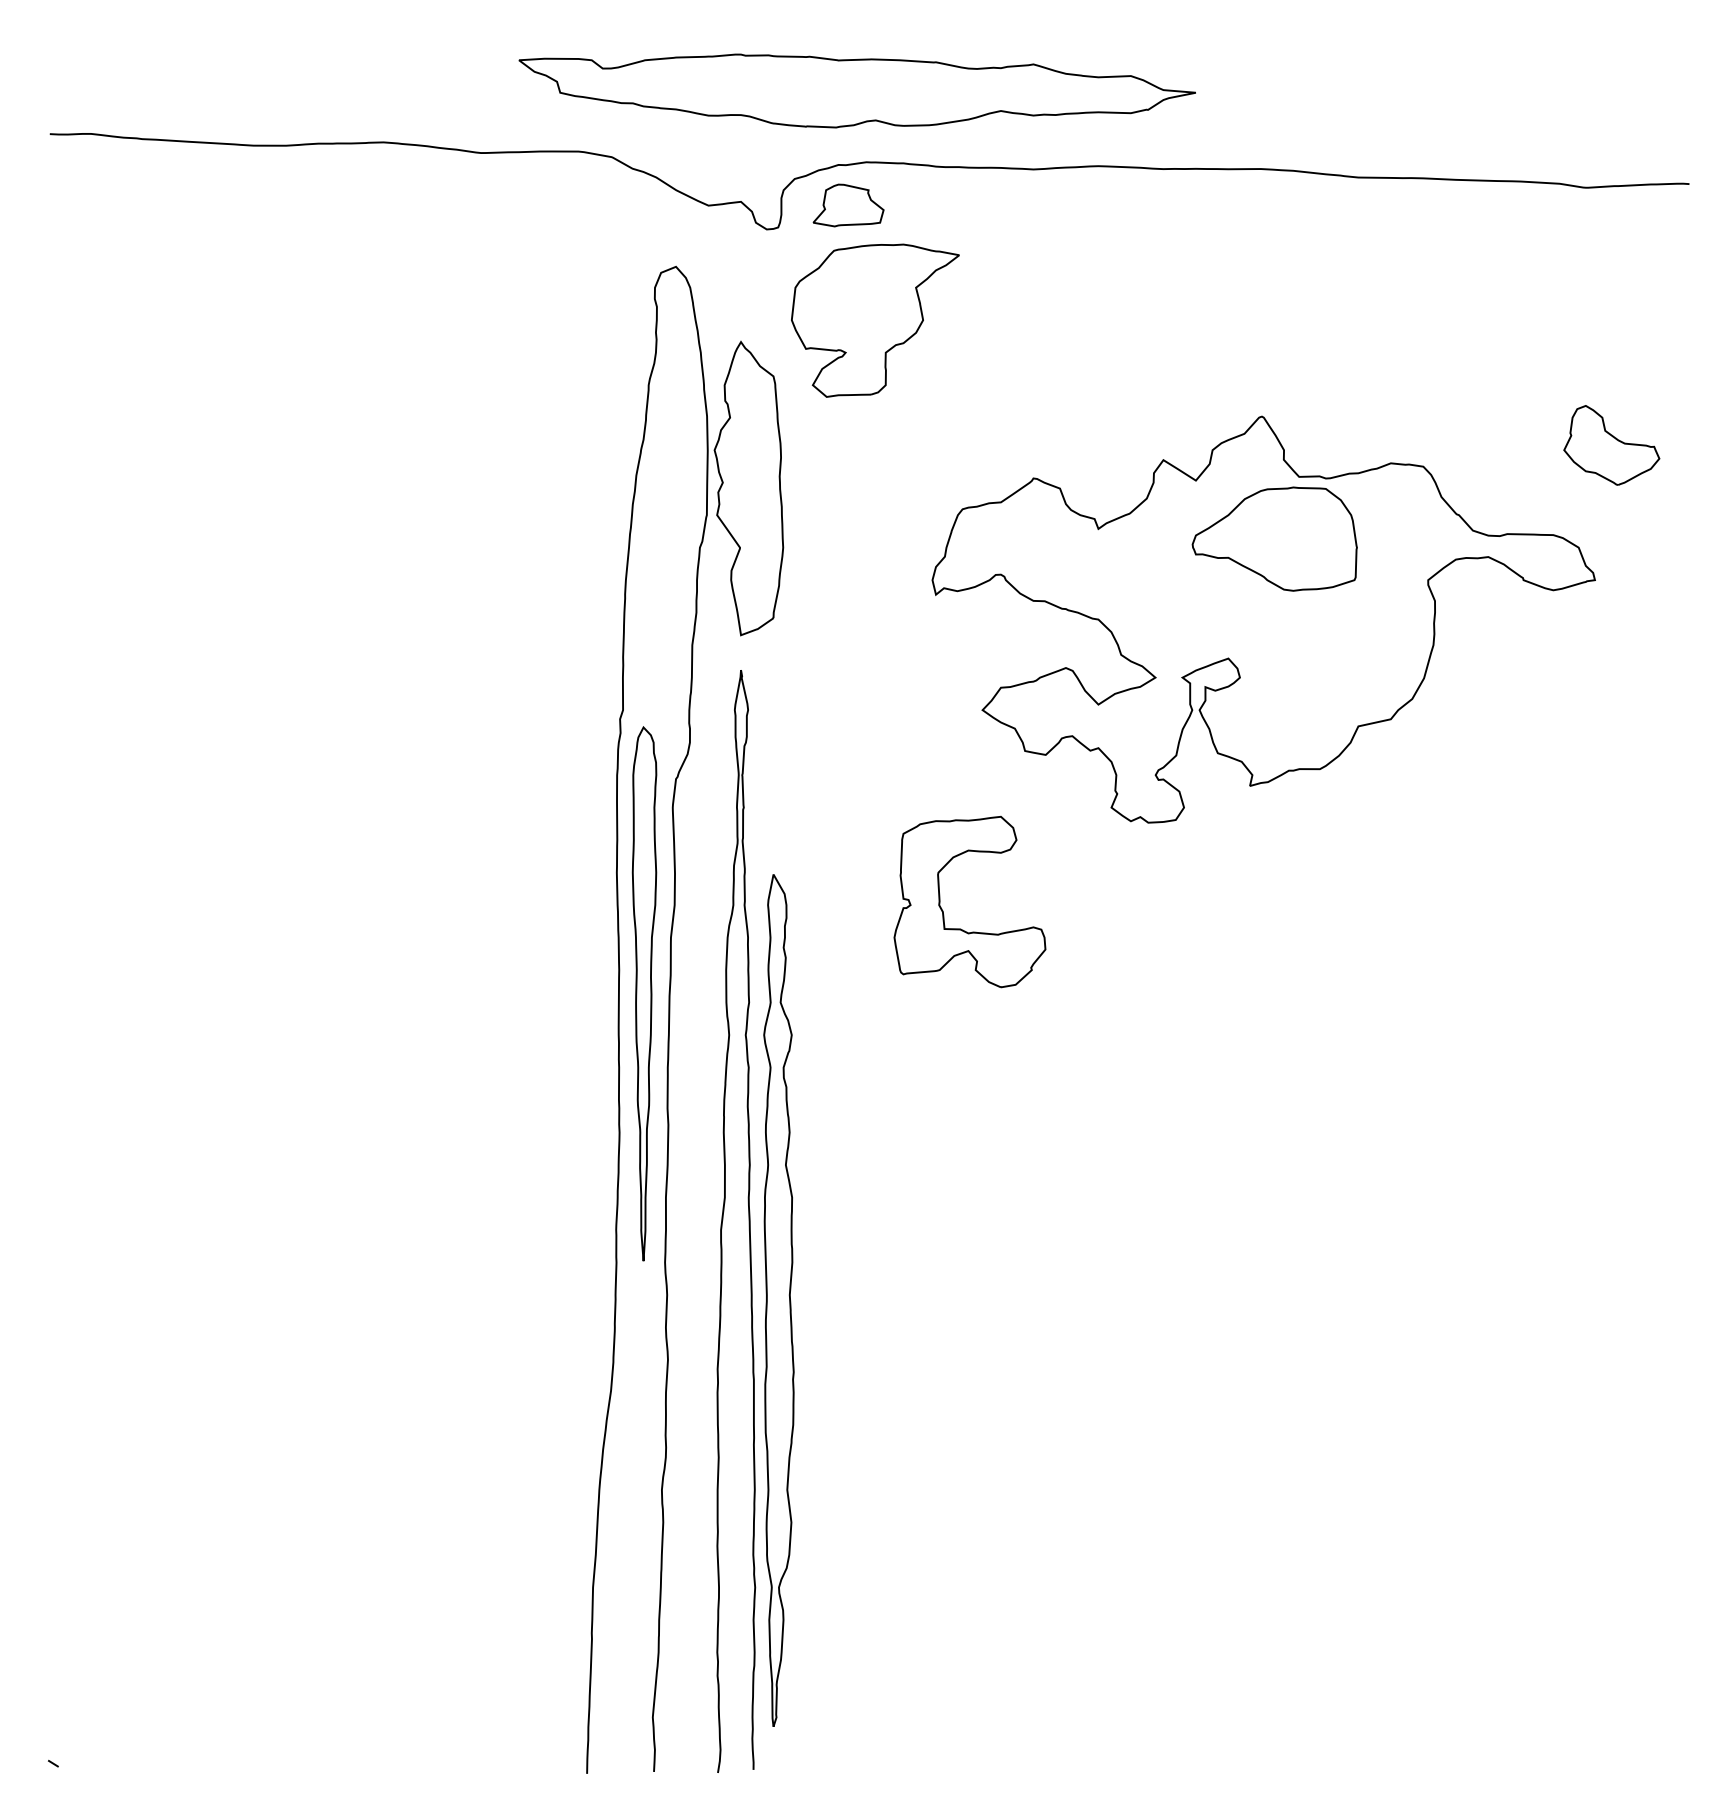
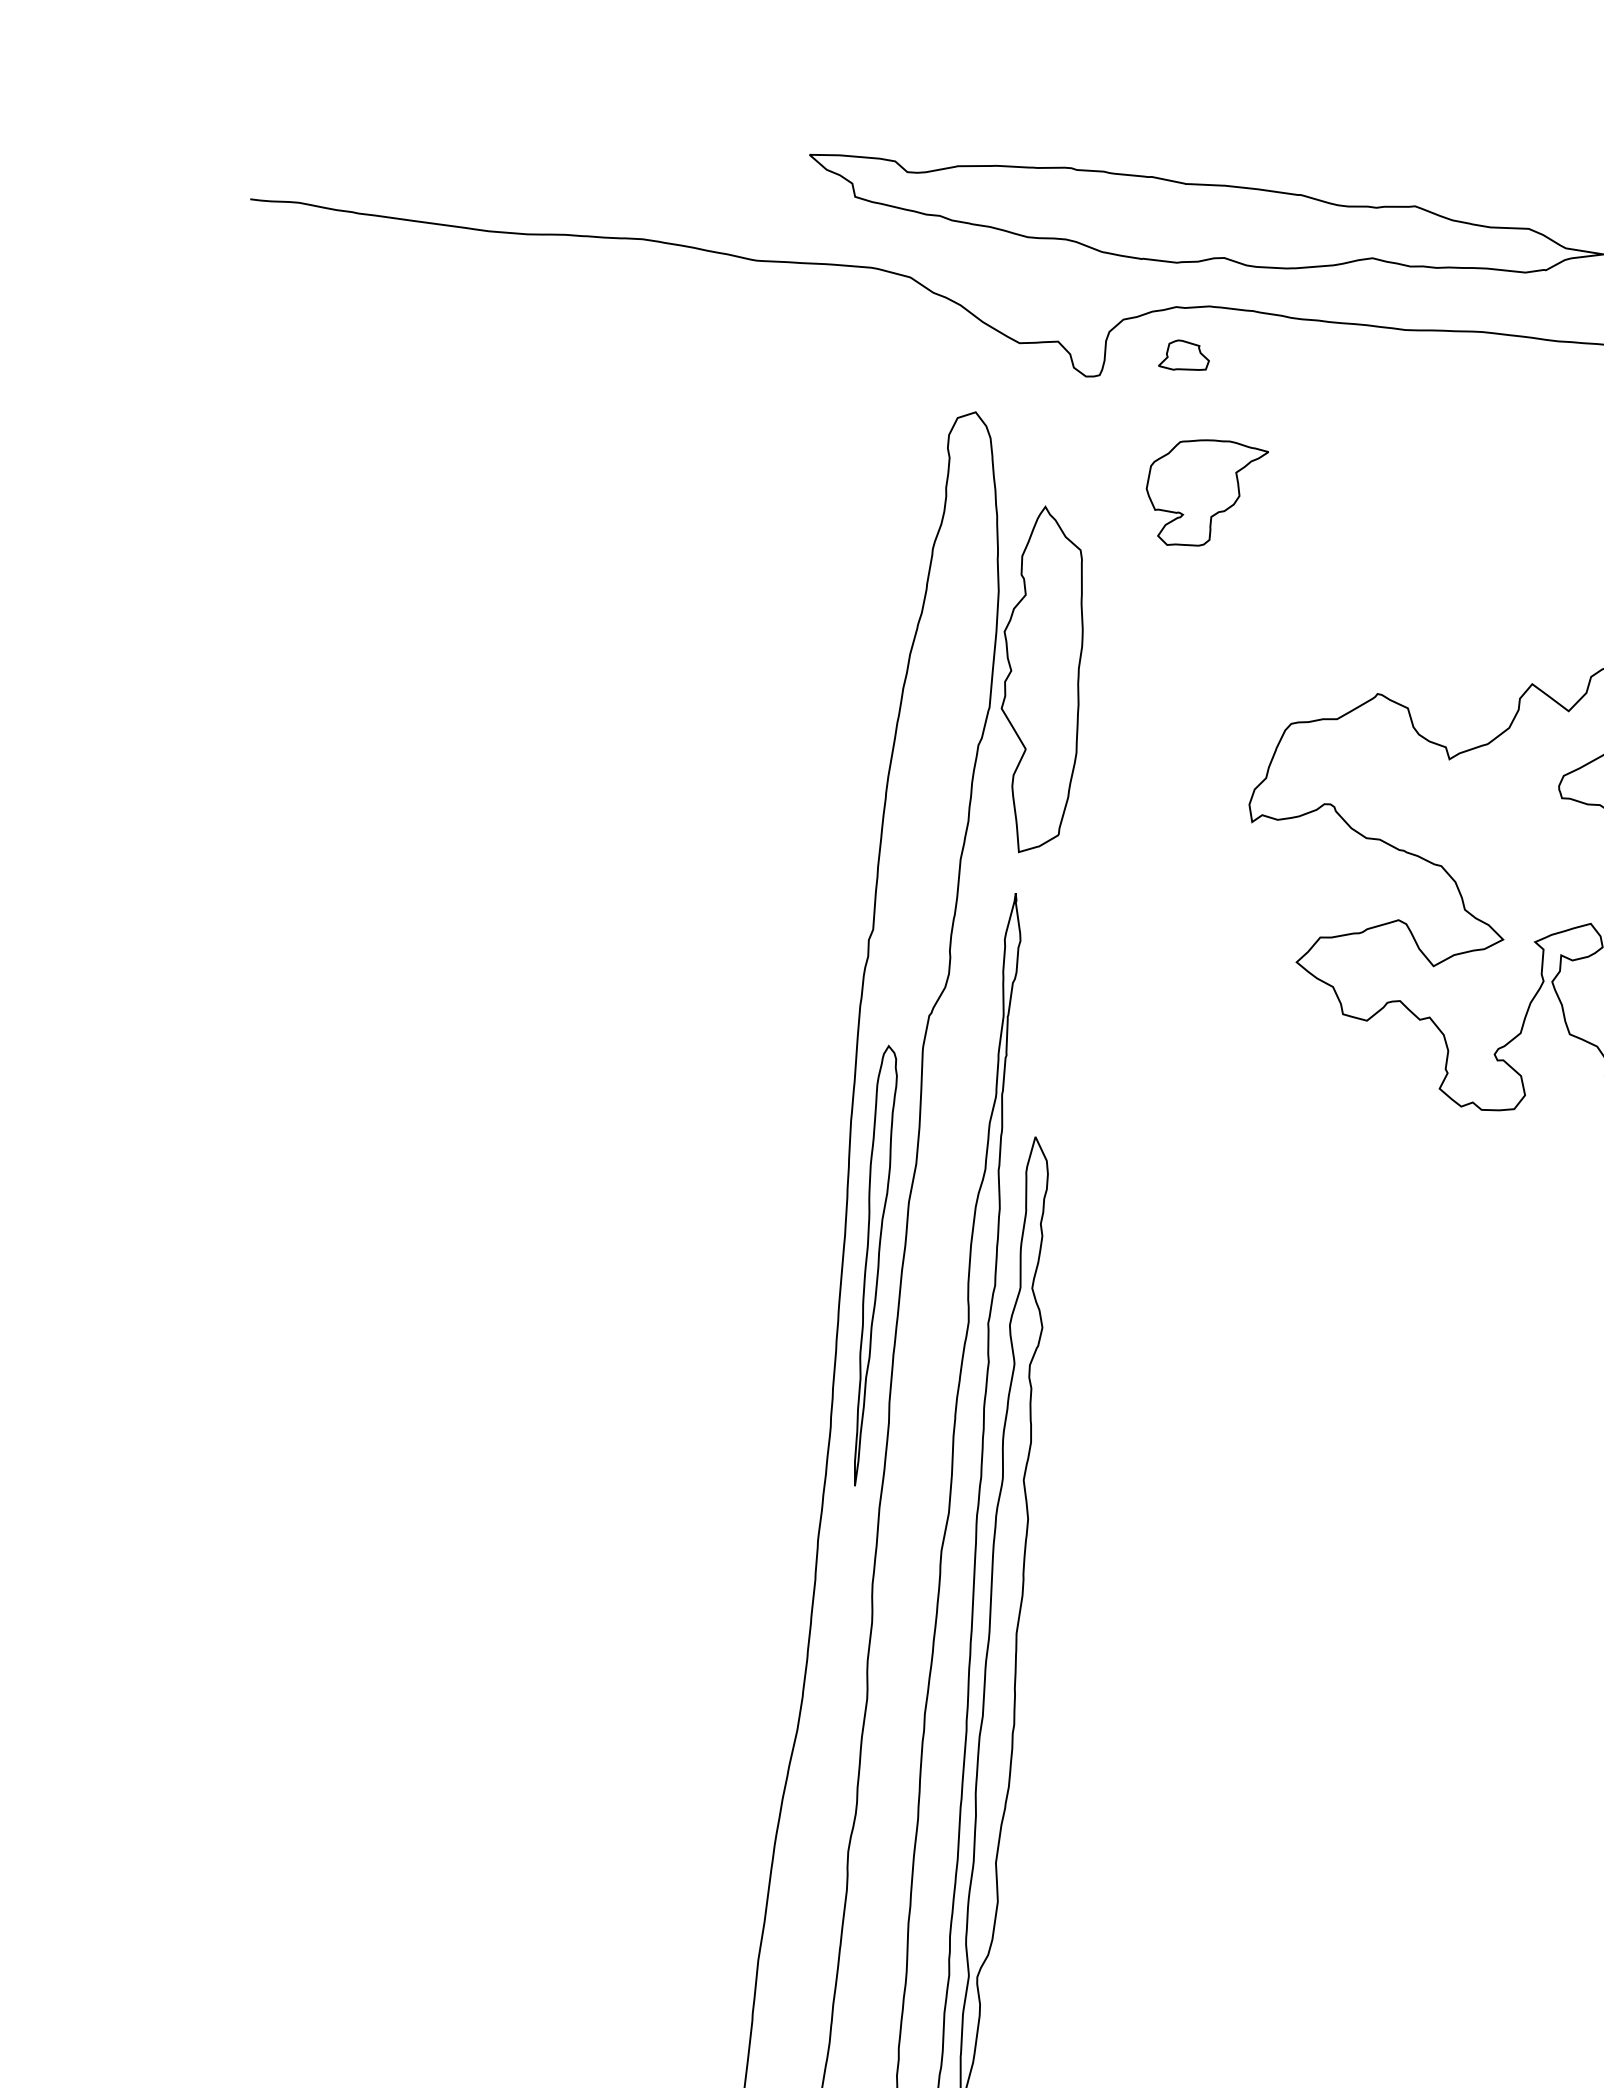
part: (848, 205) -> (1184, 355), size x0.6
part: (875, 320) -> (1205, 493), size x0.6
part: (943, 910) -> (1232, 1194), removed
part: (644, 993) -> (872, 1265), size x0.7

